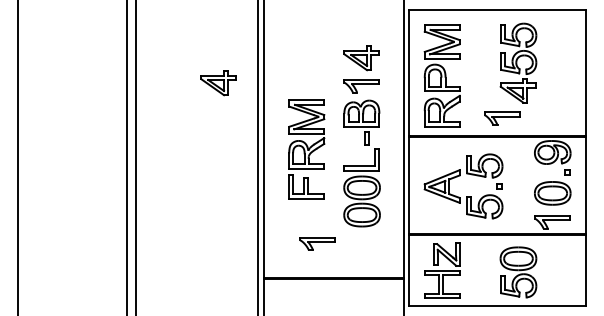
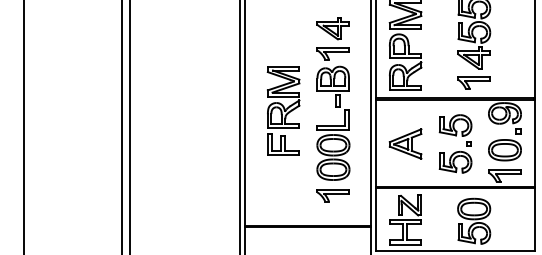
part: (218, 83) -> (204, 51), removed
part: (502, 118) -> (474, 82), moved
part: (486, 194) -> (457, 151), moved
part: (317, 243) -> (332, 195), moved

